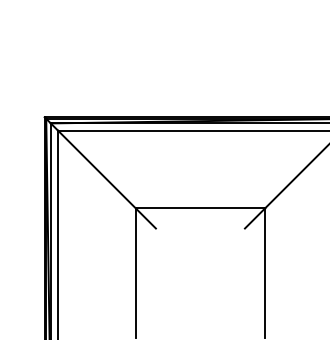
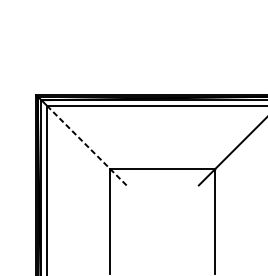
line: (106, 179) -> (86, 145), solid -> dashed

